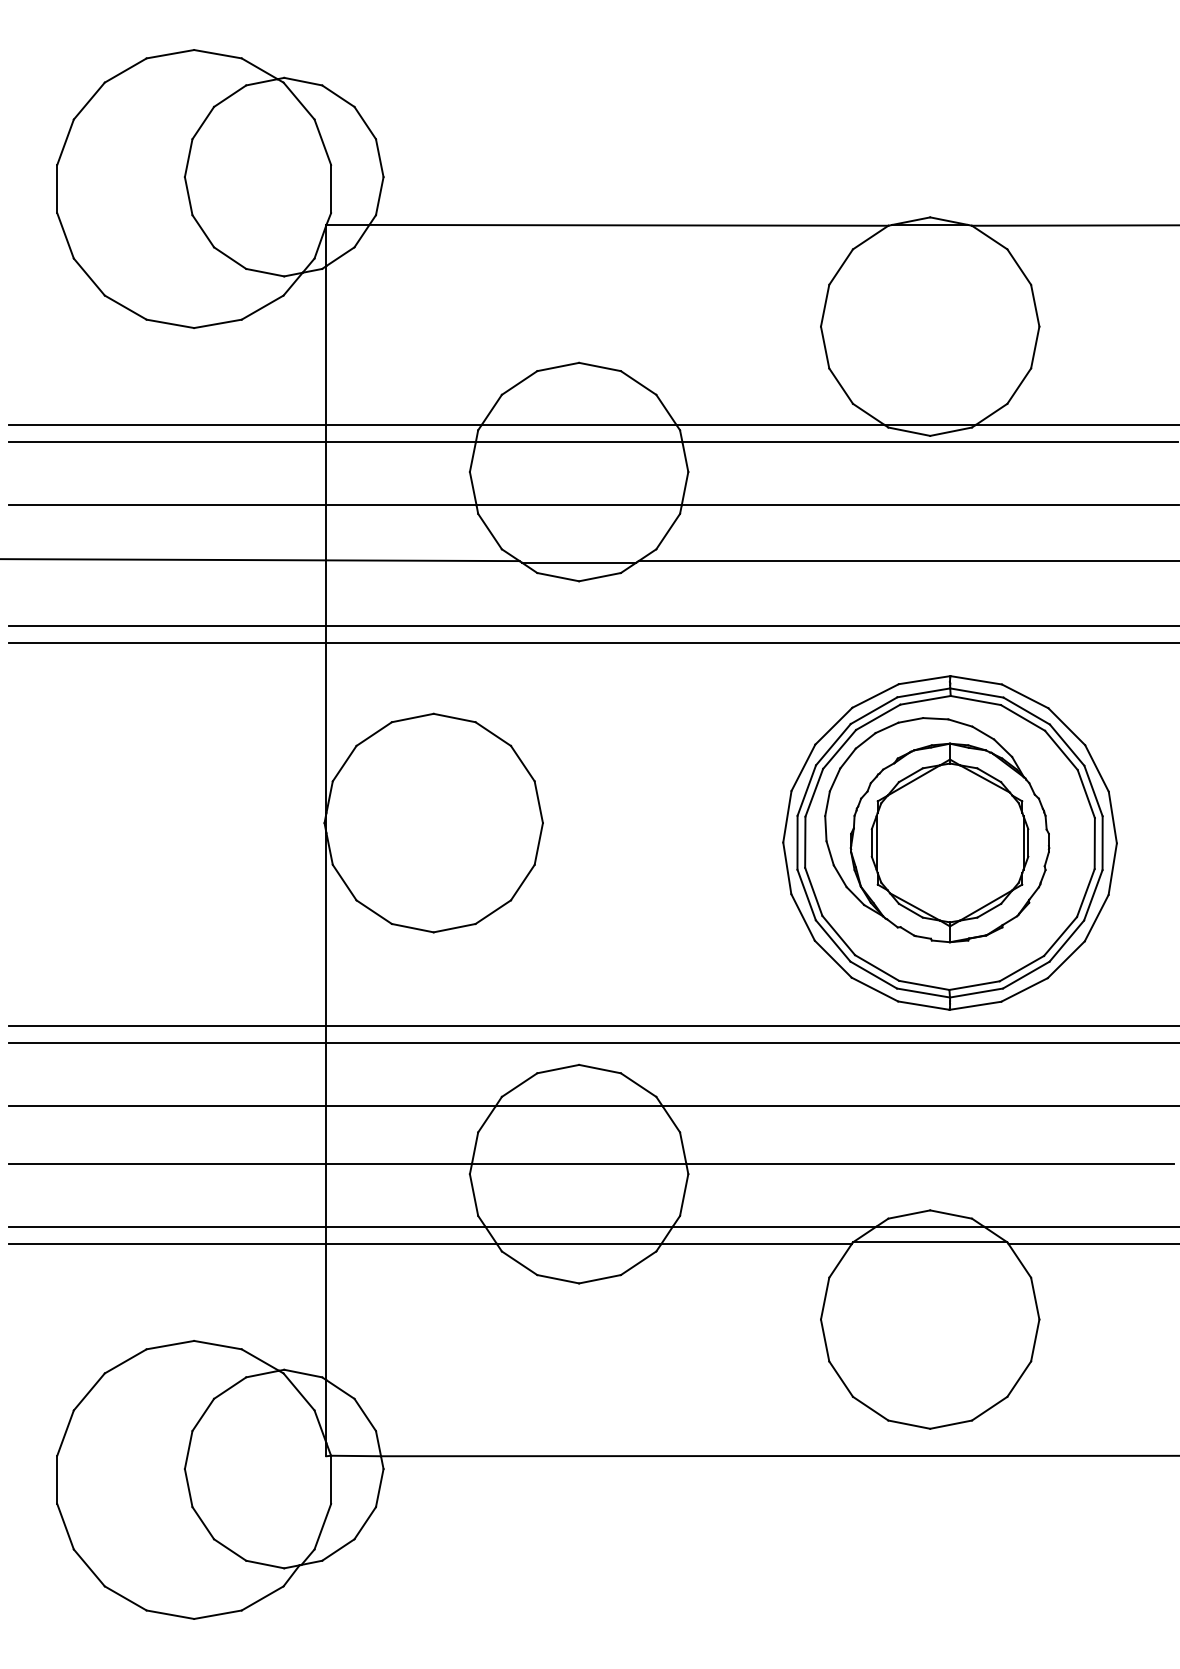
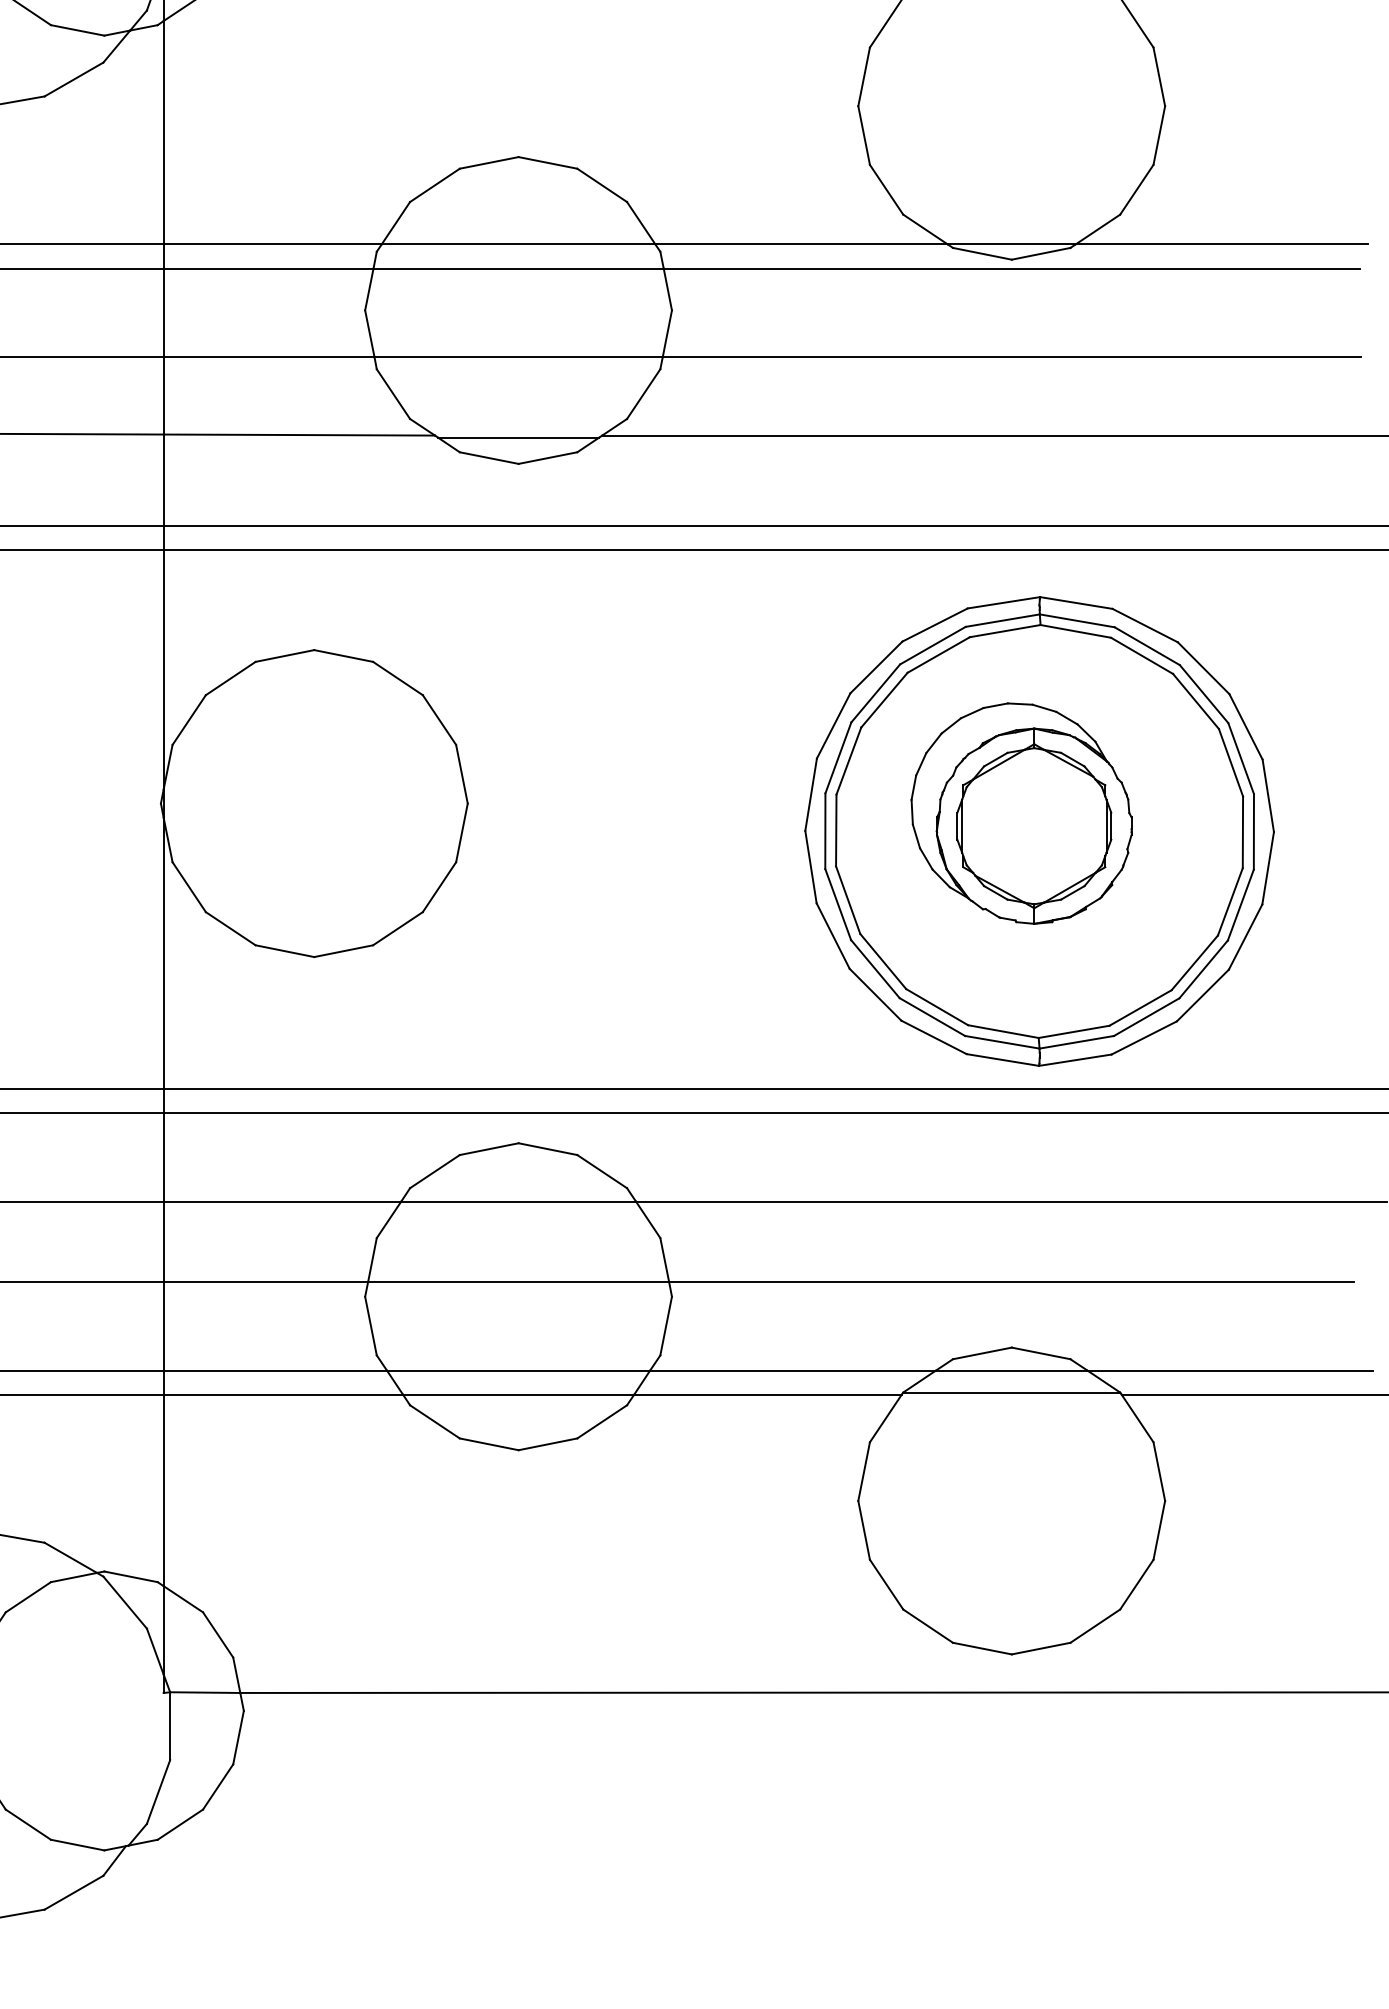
part: (937, 830) -> (1021, 813), size x0.7

